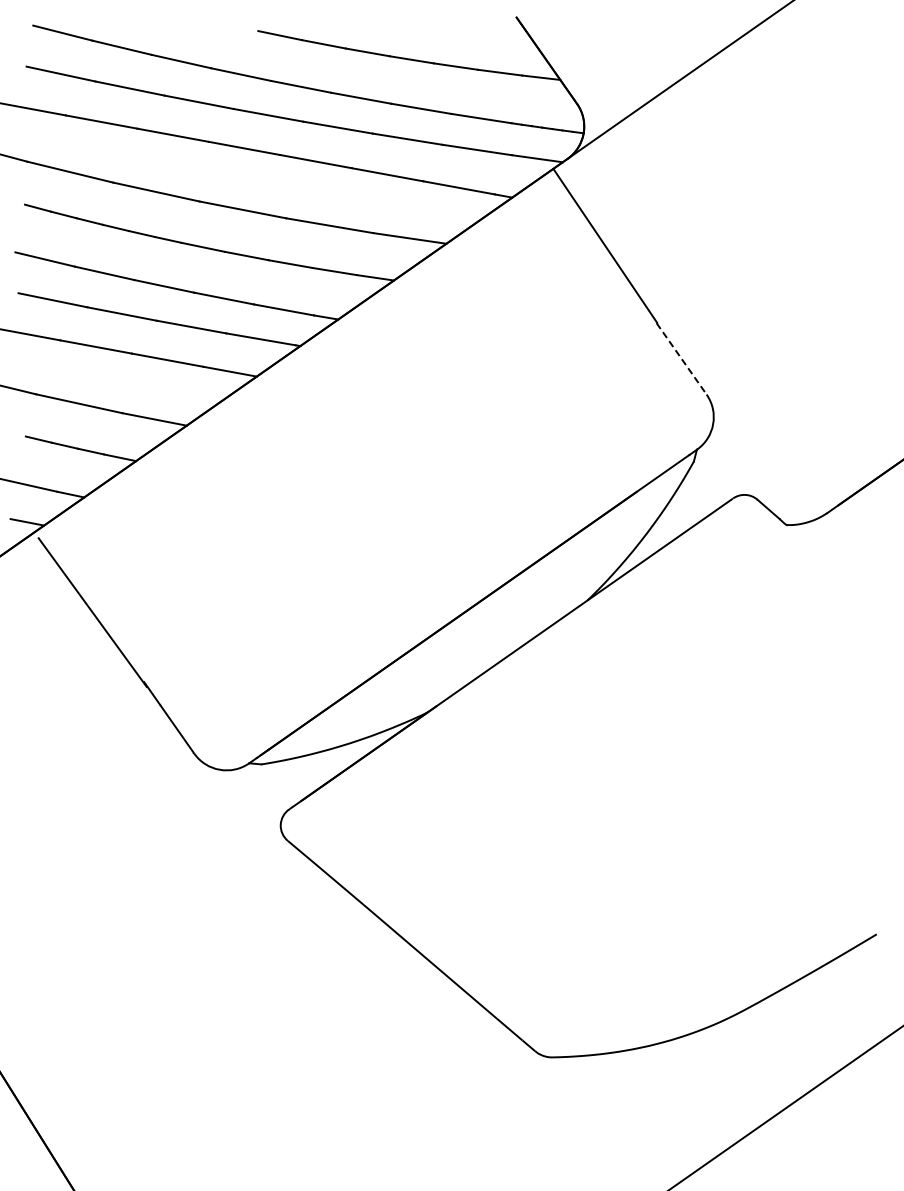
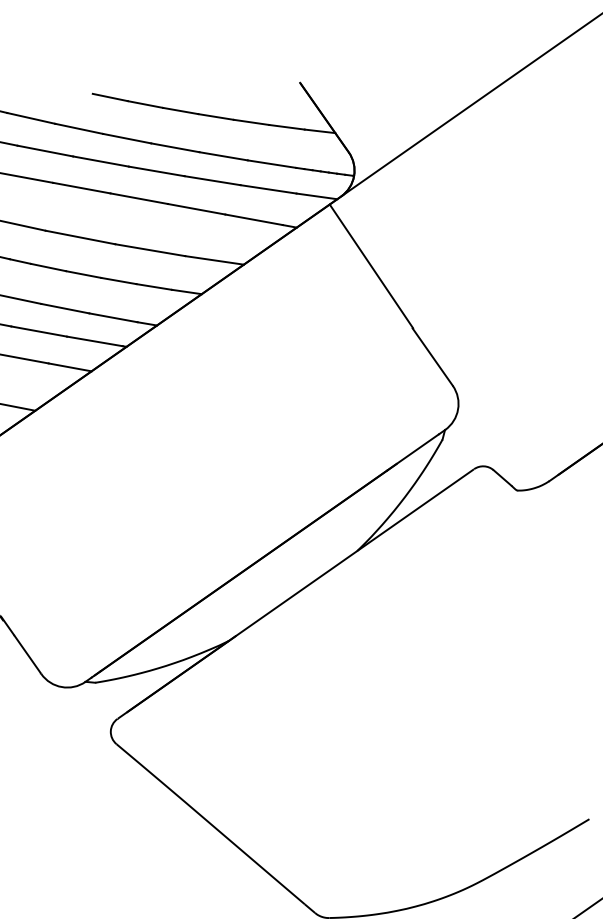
line: (681, 358) -> (432, 356), dashed -> solid

